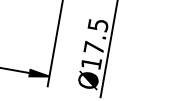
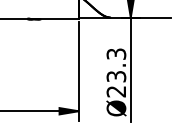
text: (94, 43) -> (116, 72), Ø17.5 -> Ø23.3

